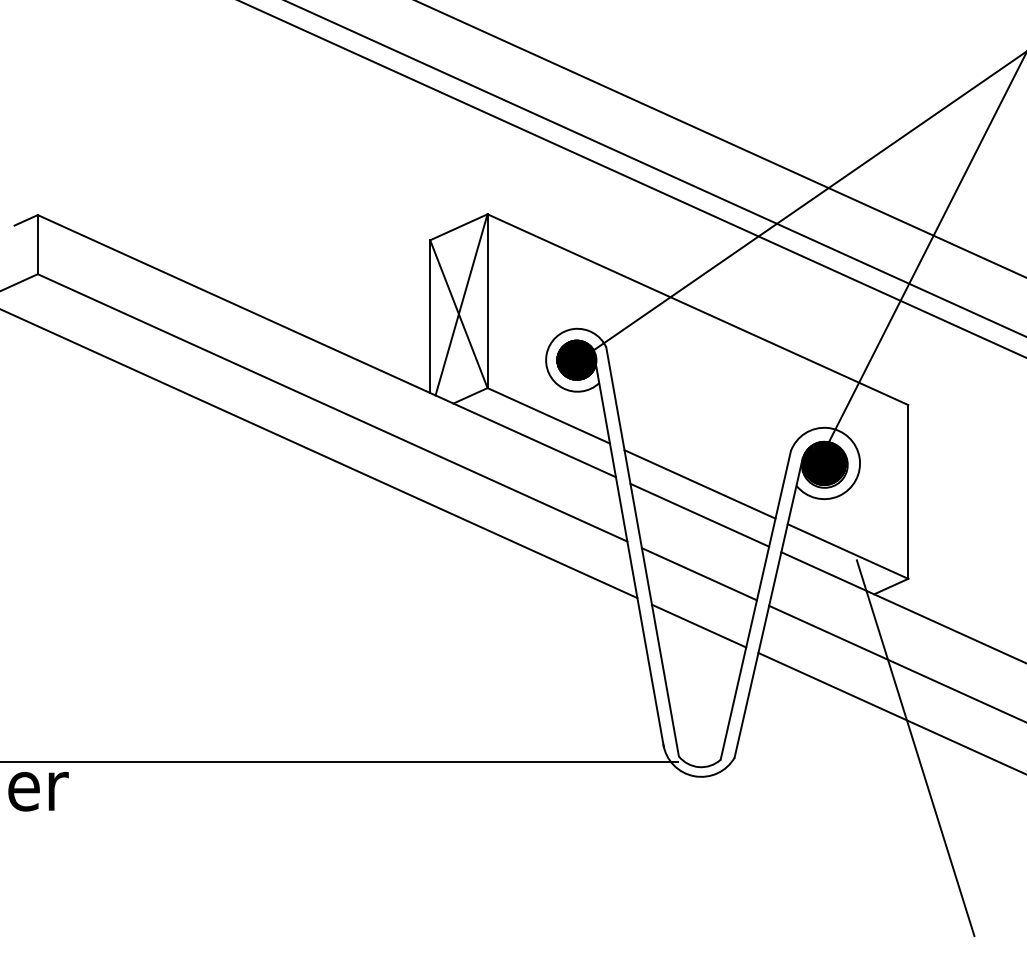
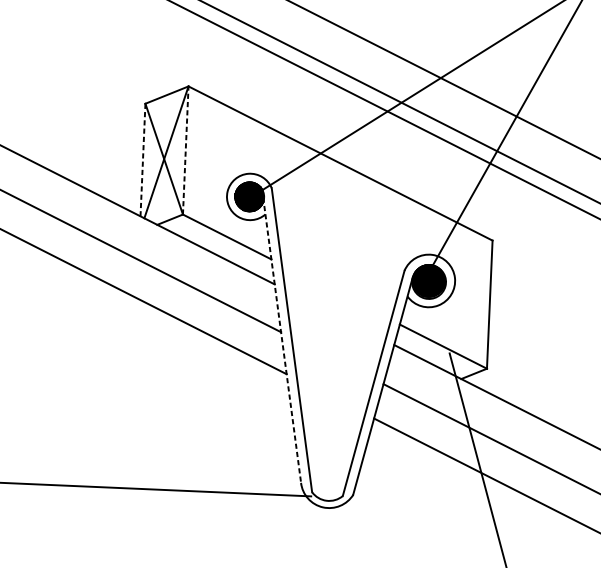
line: (487, 301) -> (185, 150), solid -> dashed
line: (430, 316) -> (143, 159), solid -> dashed
line: (699, 484) -> (336, 292), removed
line: (699, 514) -> (335, 314), removed
line: (628, 548) -> (281, 337), solid -> dashed
line: (698, 574) -> (332, 358), removed
line: (698, 625) -> (330, 396), removed

